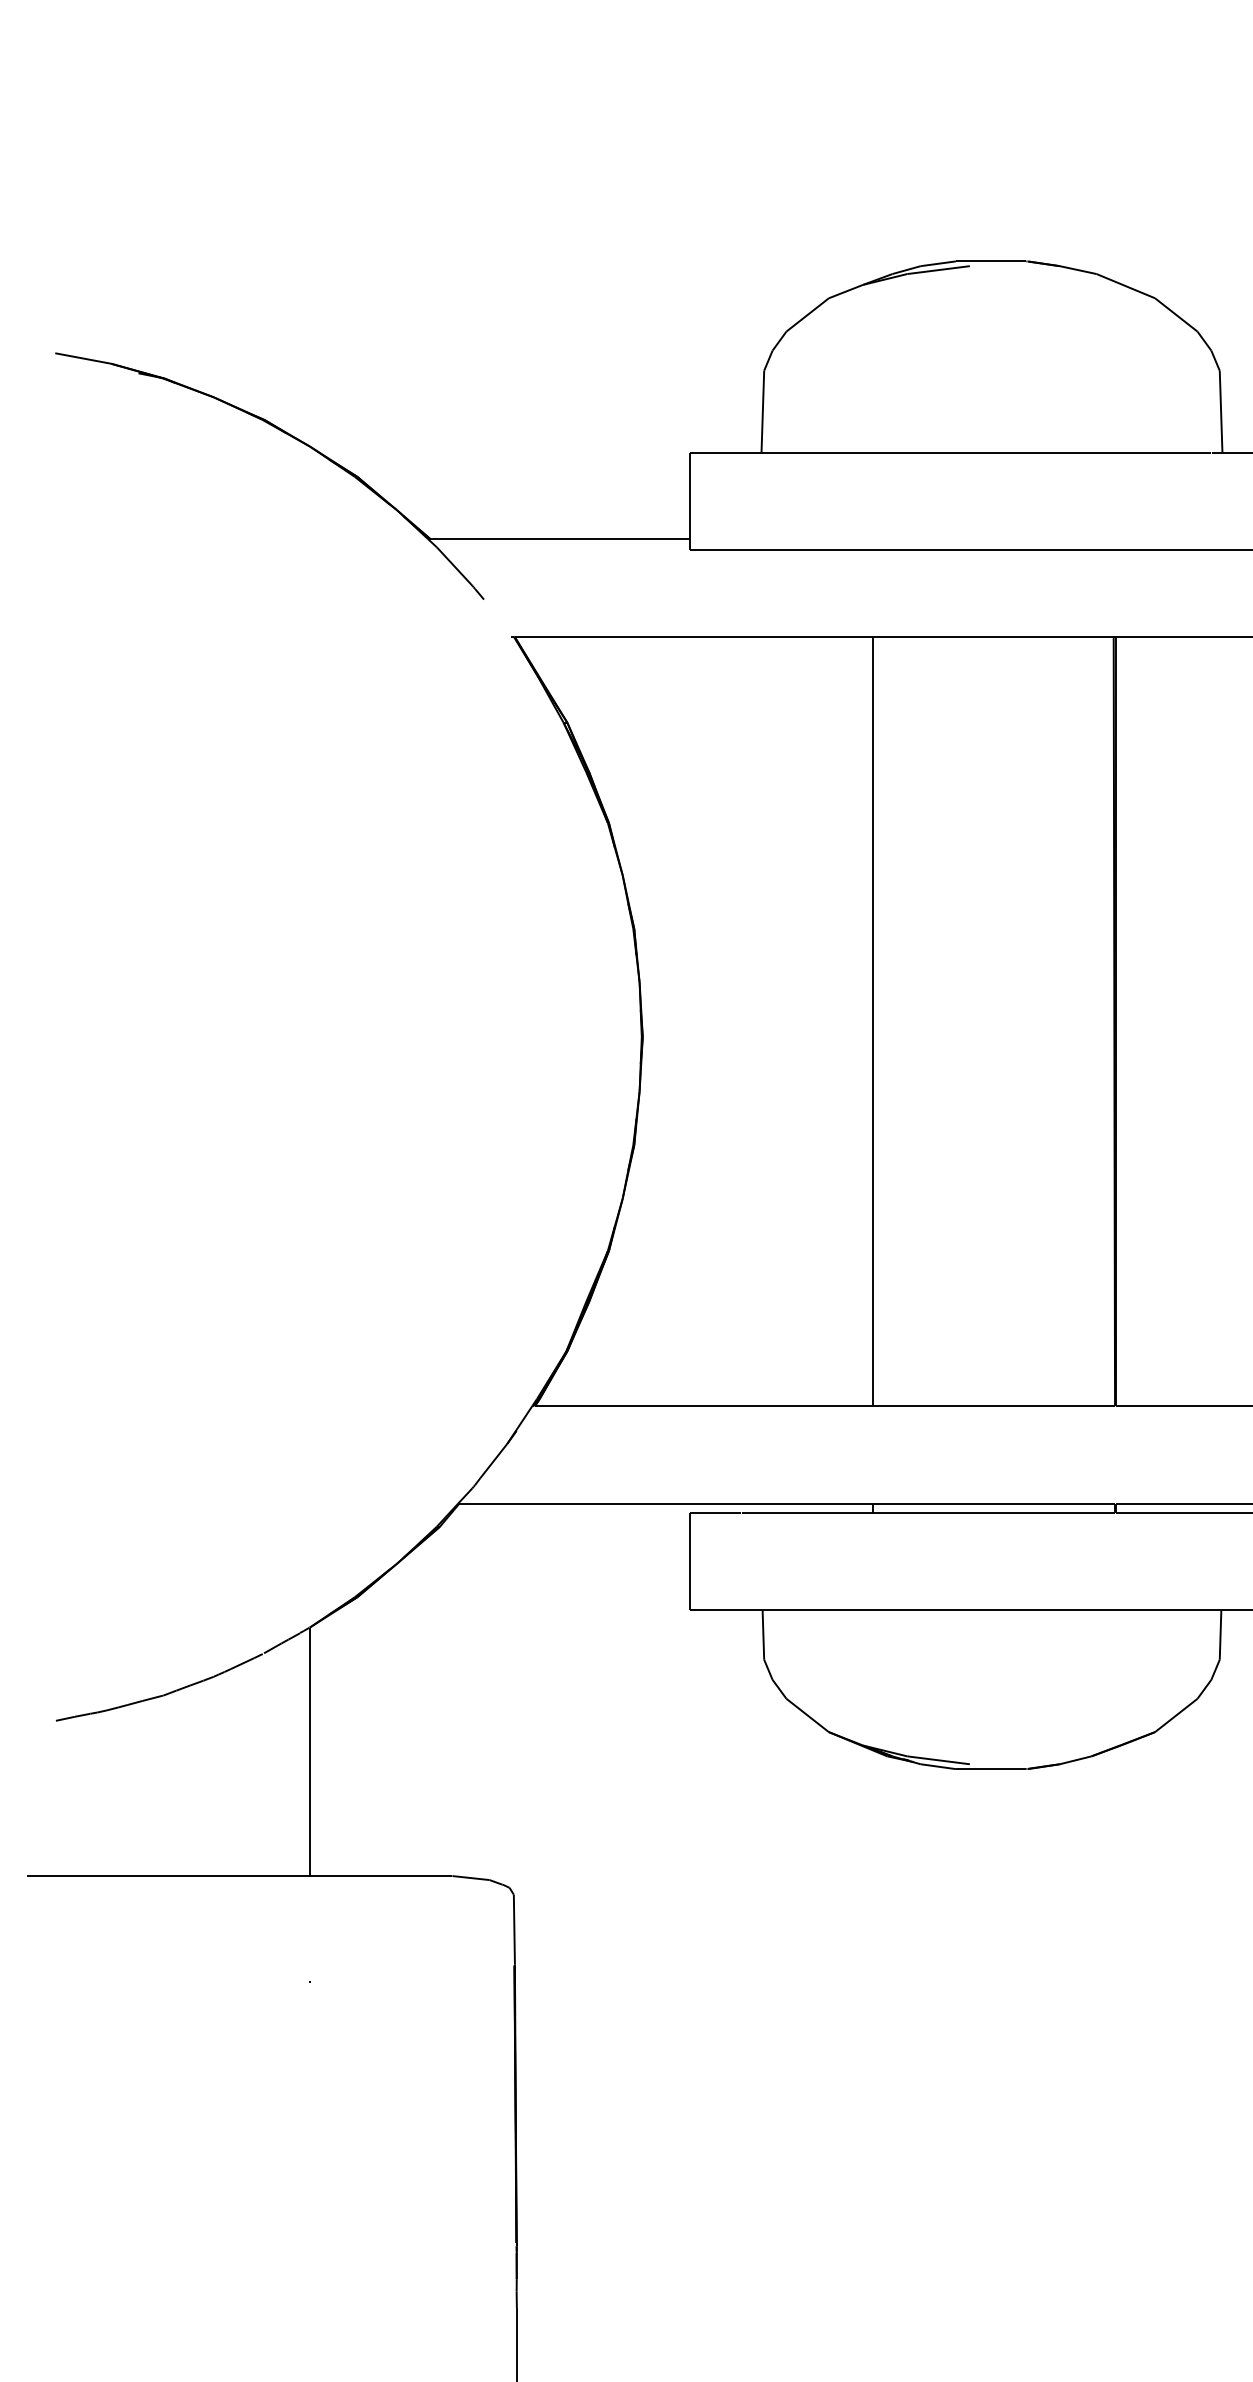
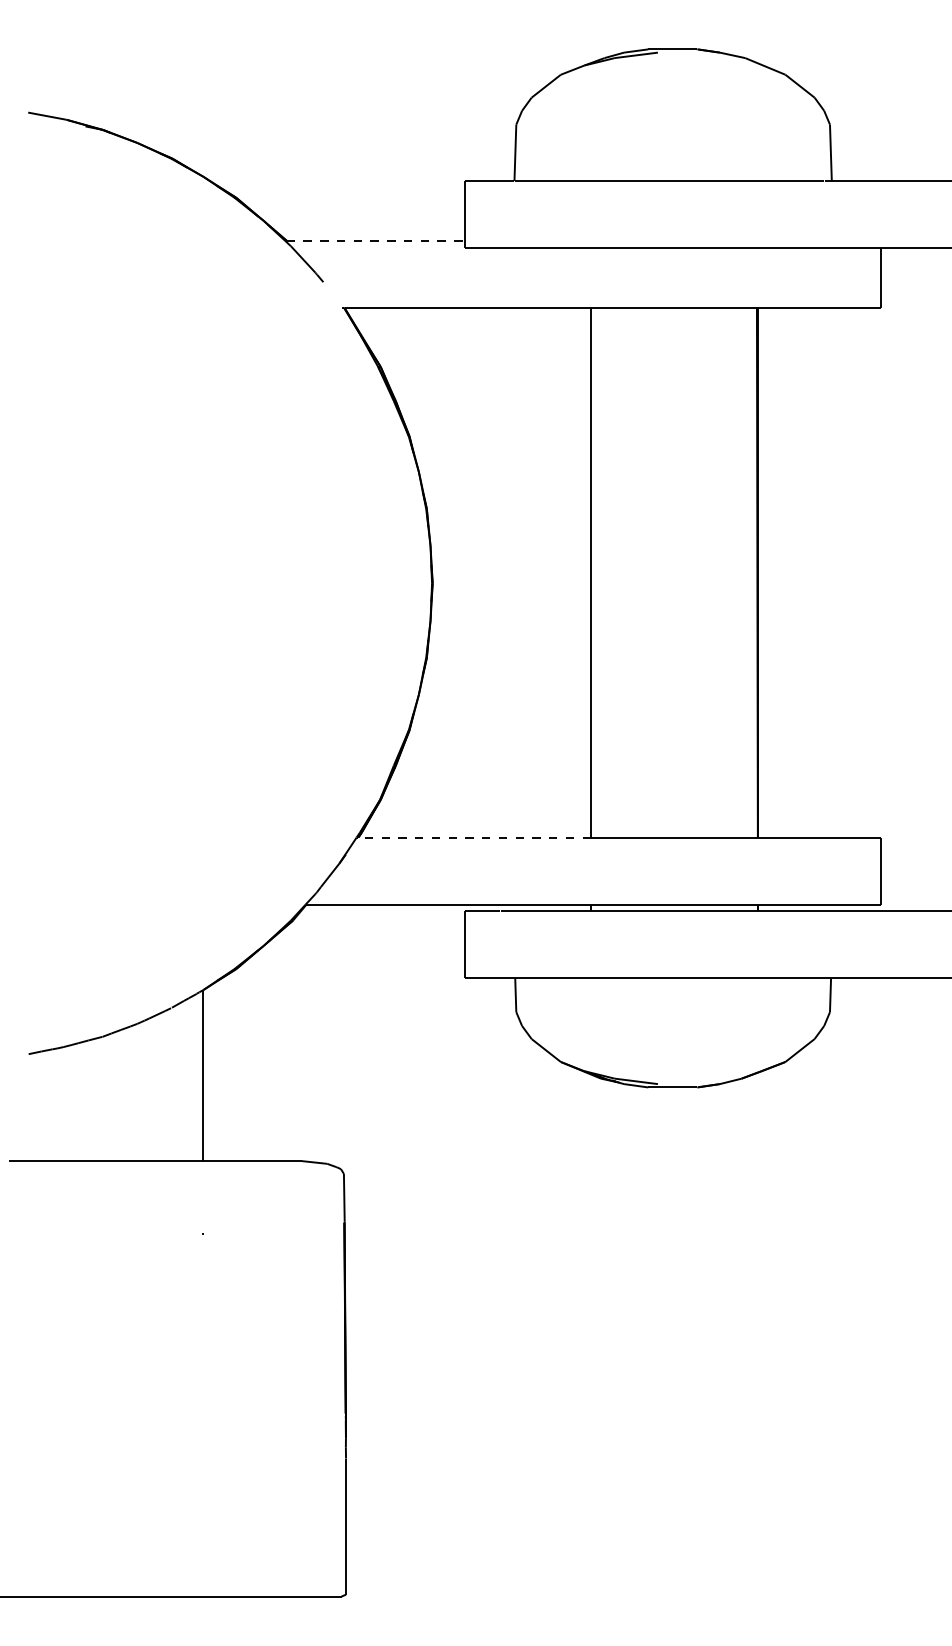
line: (561, 539) -> (376, 240), solid -> dashed
line: (703, 1406) -> (474, 837), solid -> dashed

